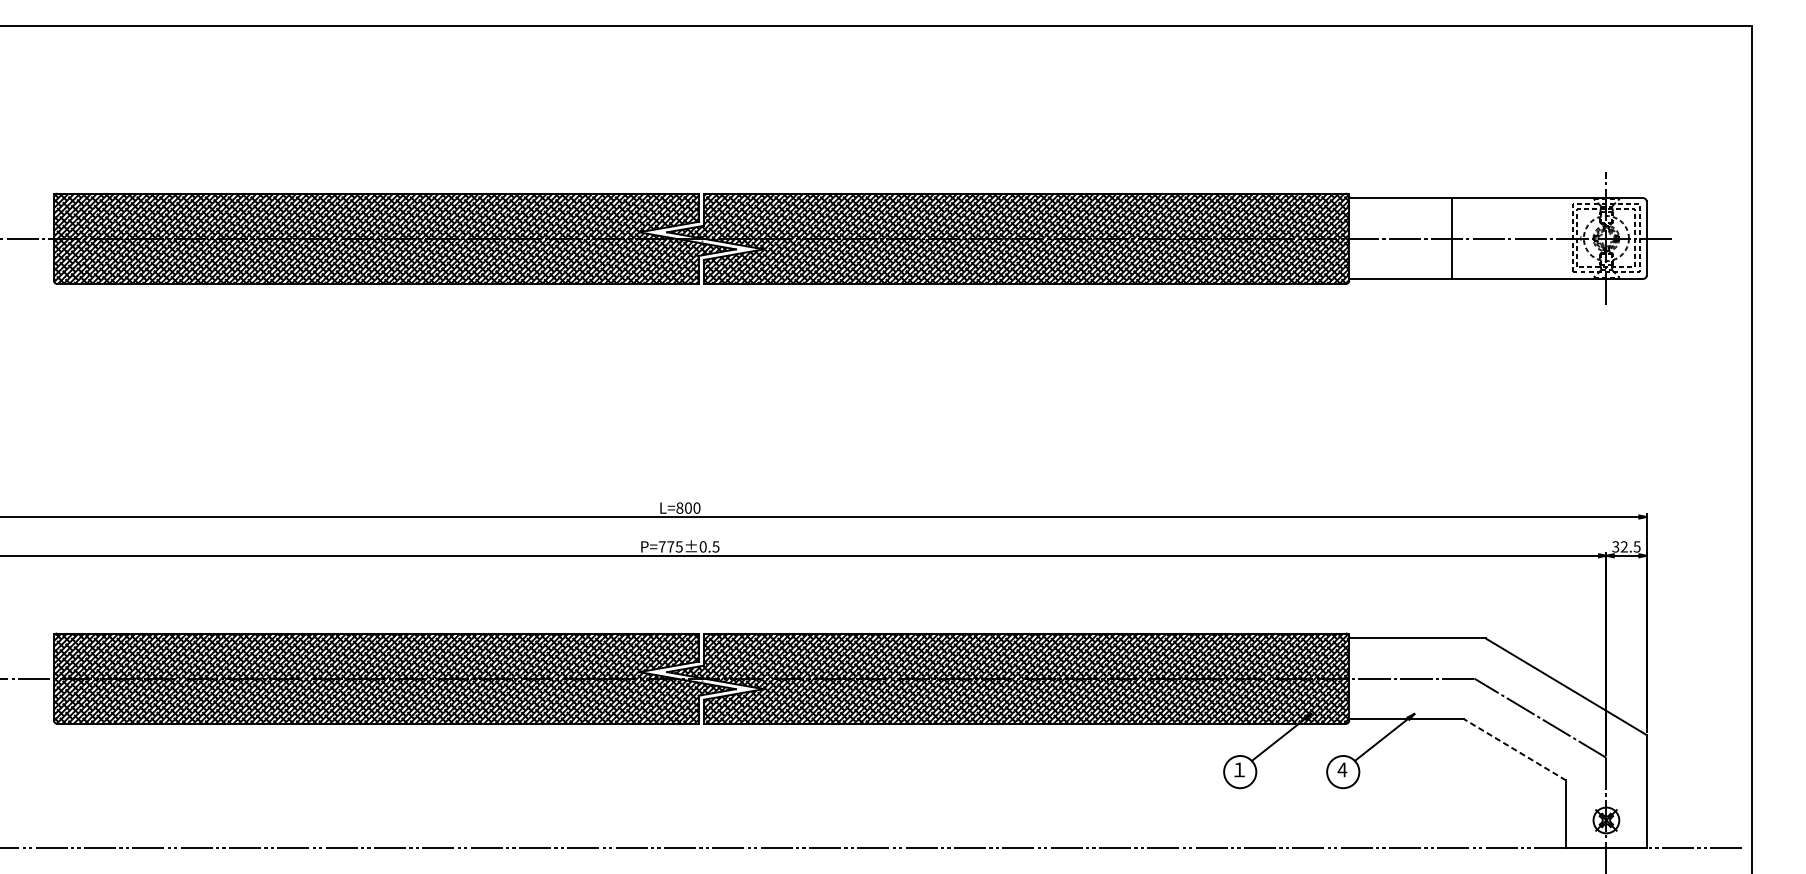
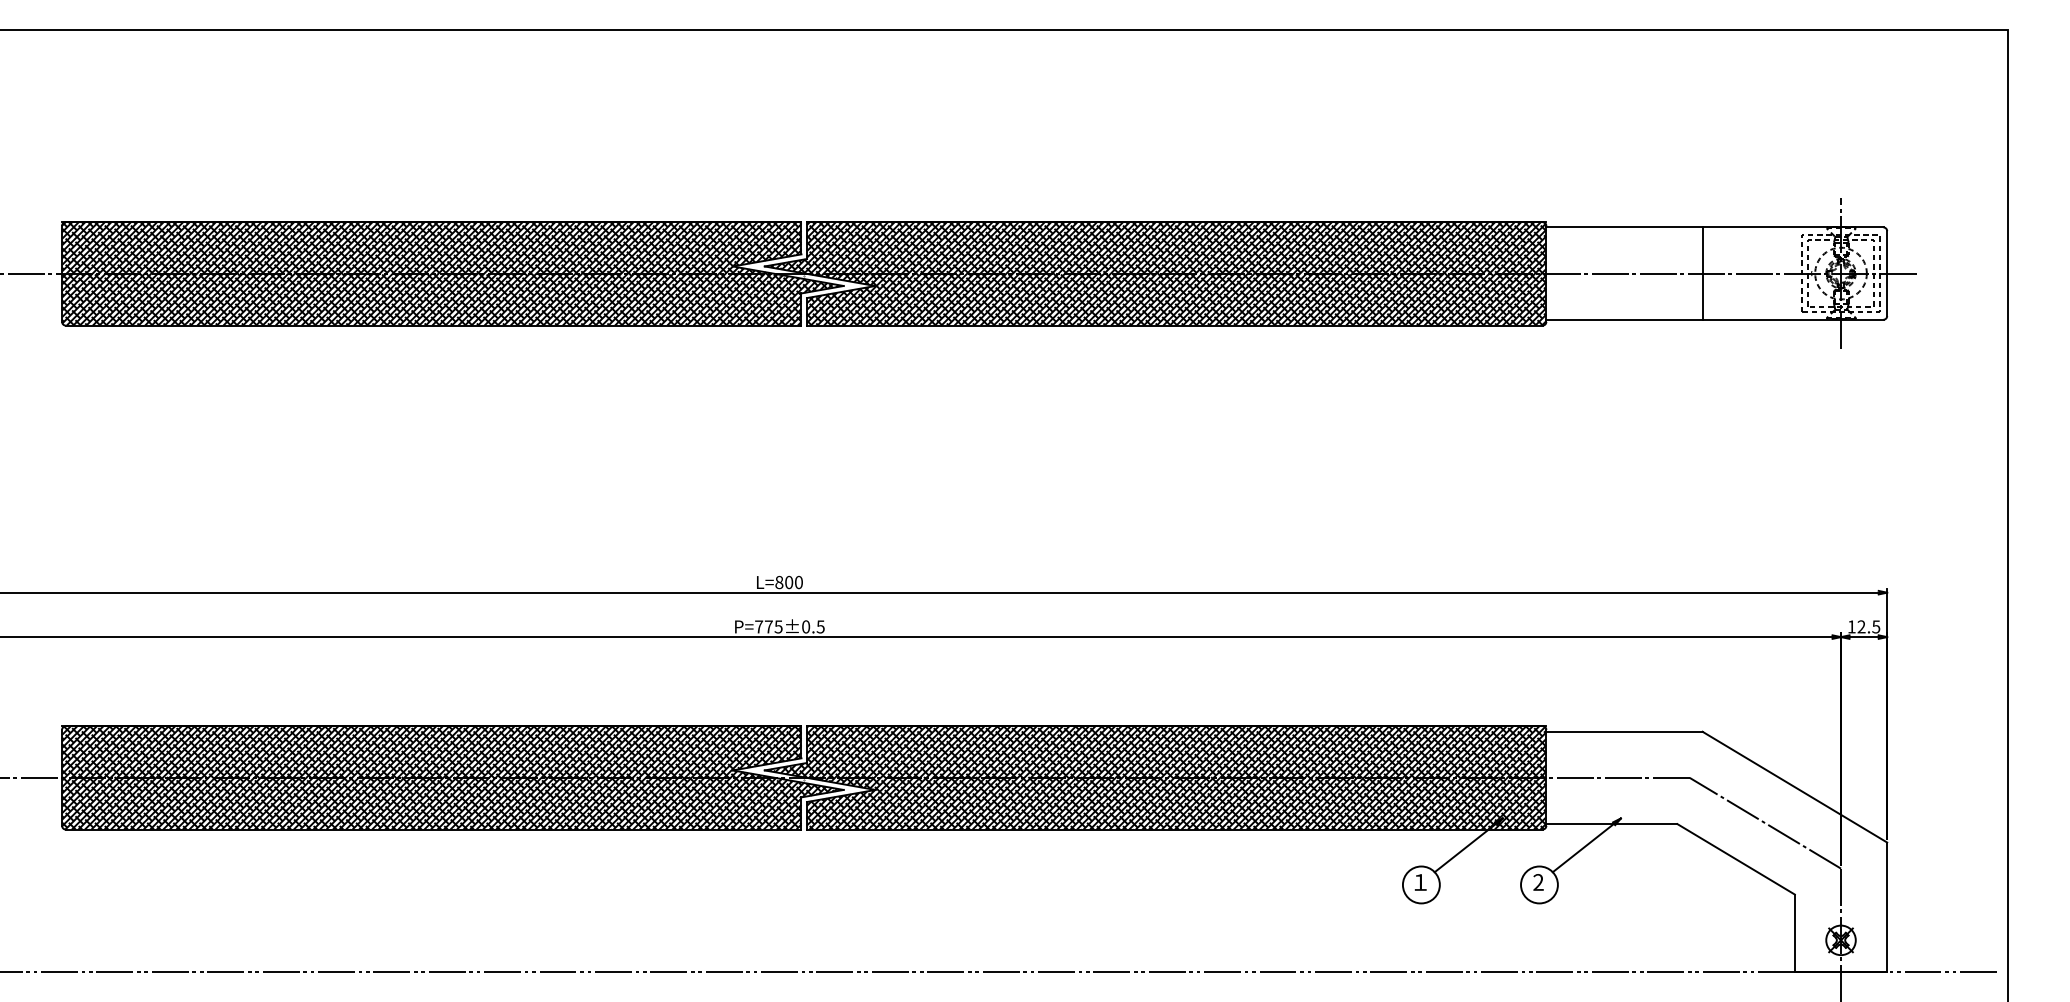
line: (1451, 238) -> (1702, 273), moved
text: (1615, 546) -> (1851, 626), 32.5 -> 12.5
line: (1515, 749) -> (1736, 859), dashed -> solid
text: (1342, 769) -> (1538, 882), 4 -> 2

